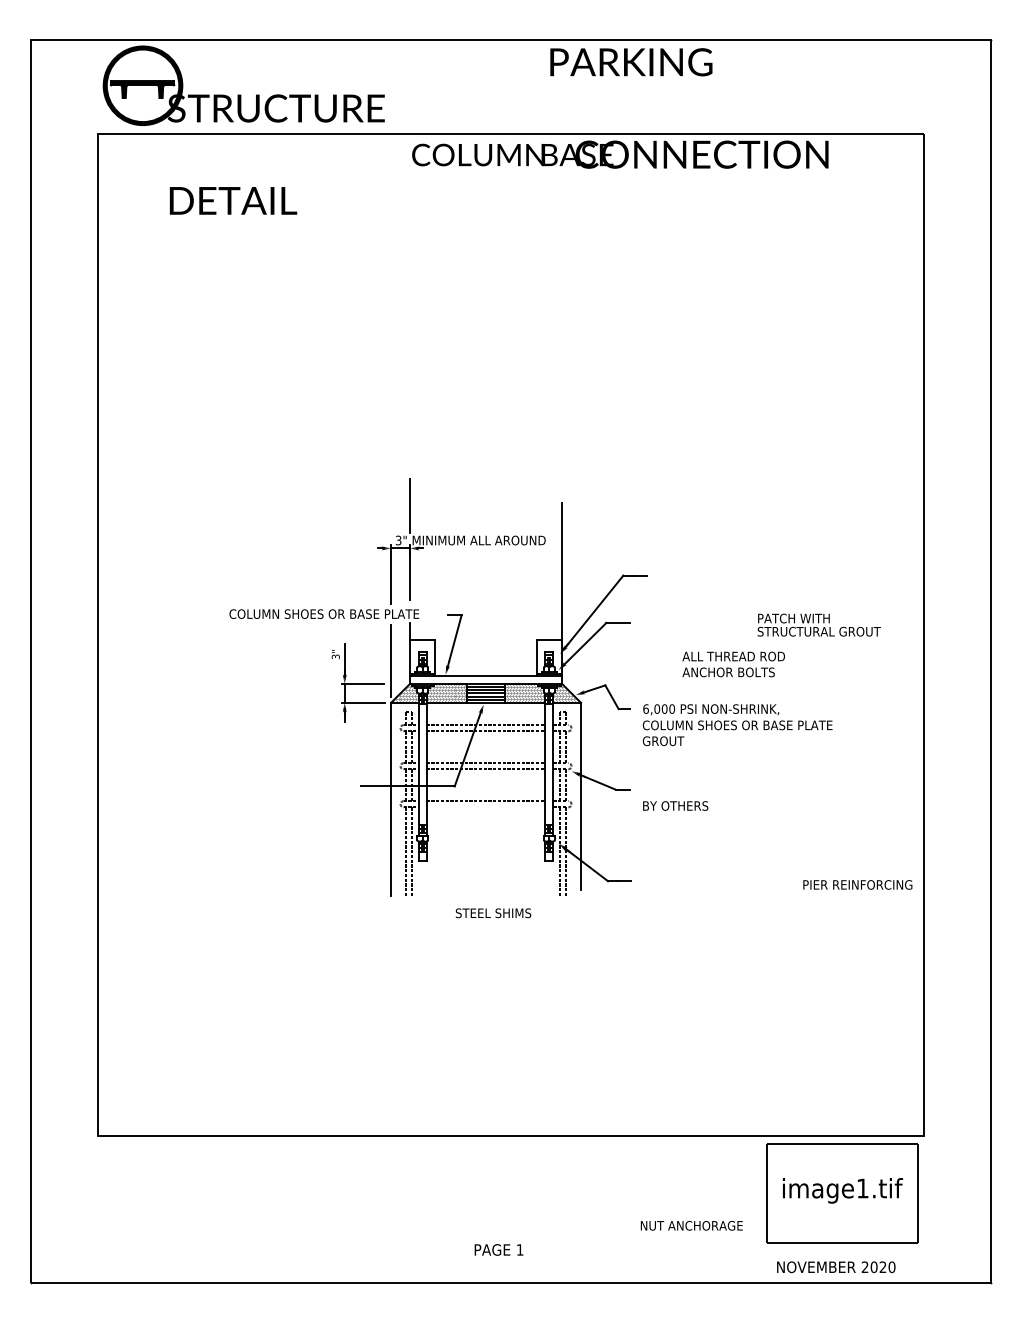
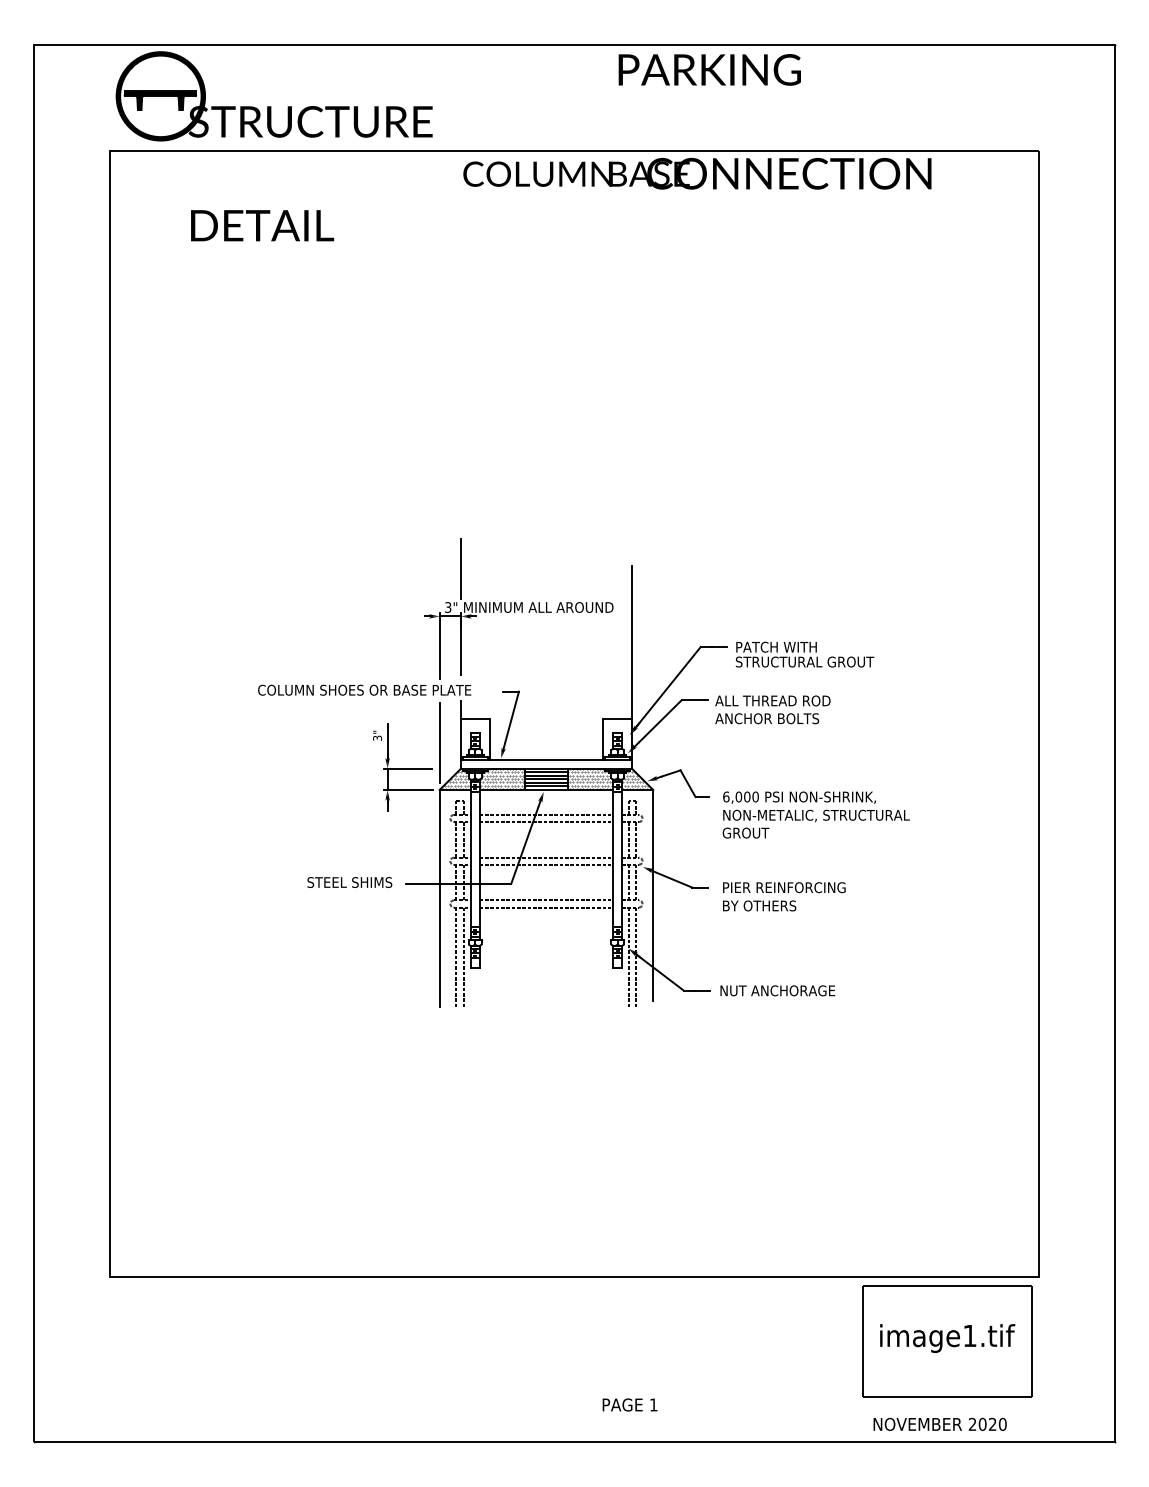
text: (818, 625) -> (804, 654), moved
text: (733, 664) -> (772, 709), moved
text: (736, 725) -> (828, 815), COLUMN SHOES OR BASE PLATE -> NON-METALIC, STRUCTURAL
line: (486, 807) -> (546, 907), added
text: (857, 884) -> (784, 887), moved
text: (493, 913) -> (349, 882), moved
text: (691, 1225) -> (777, 990), moved
text: (498, 1249) -> (629, 1404), moved

